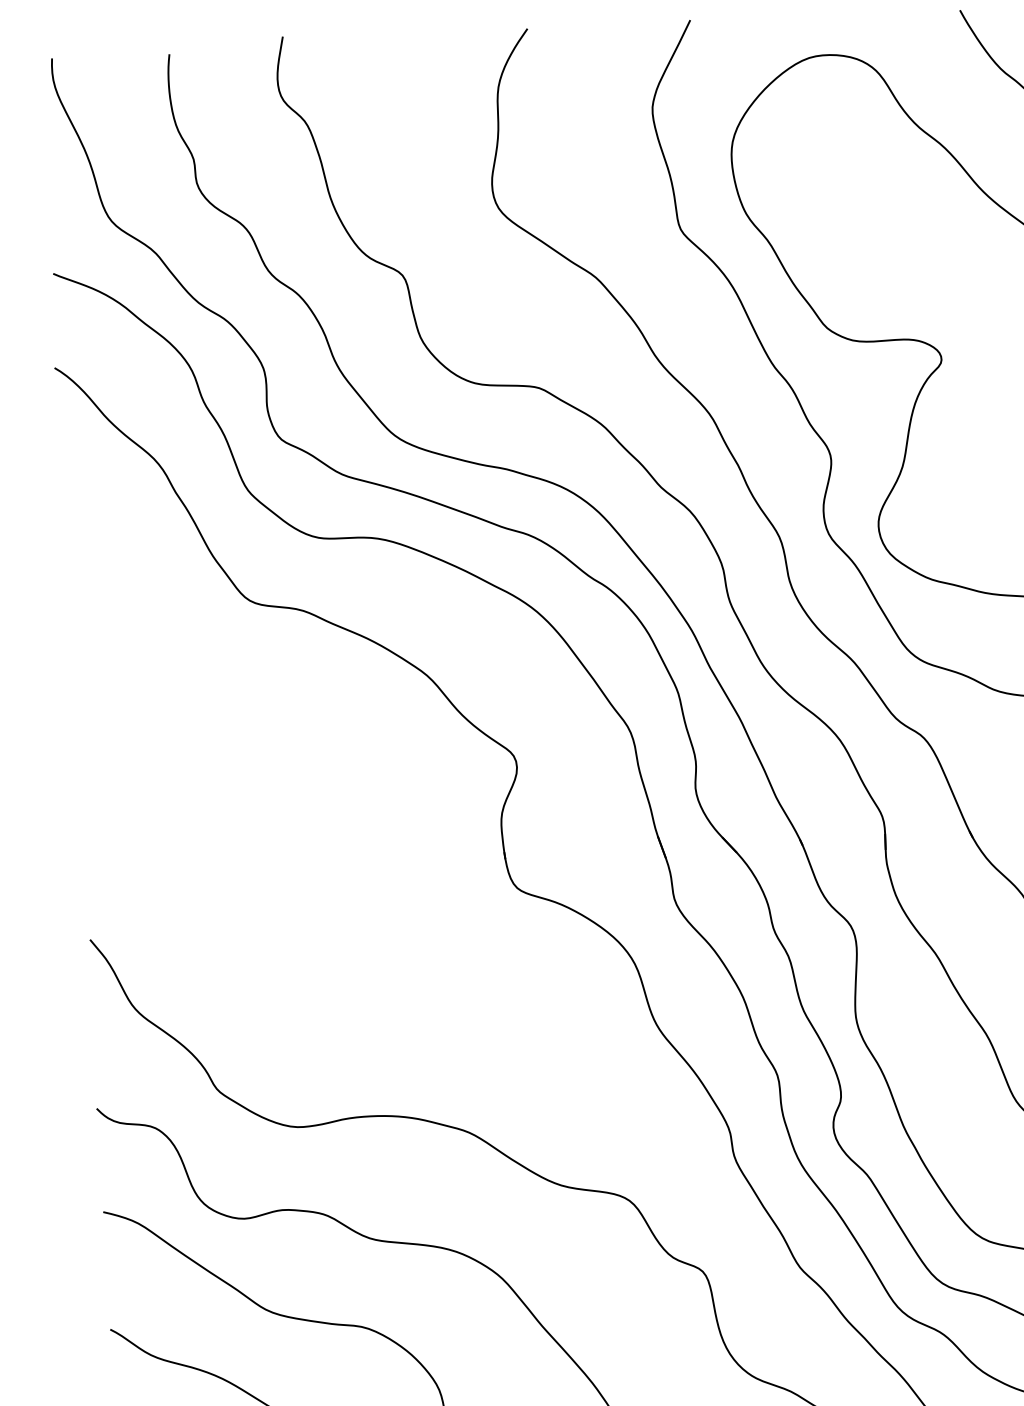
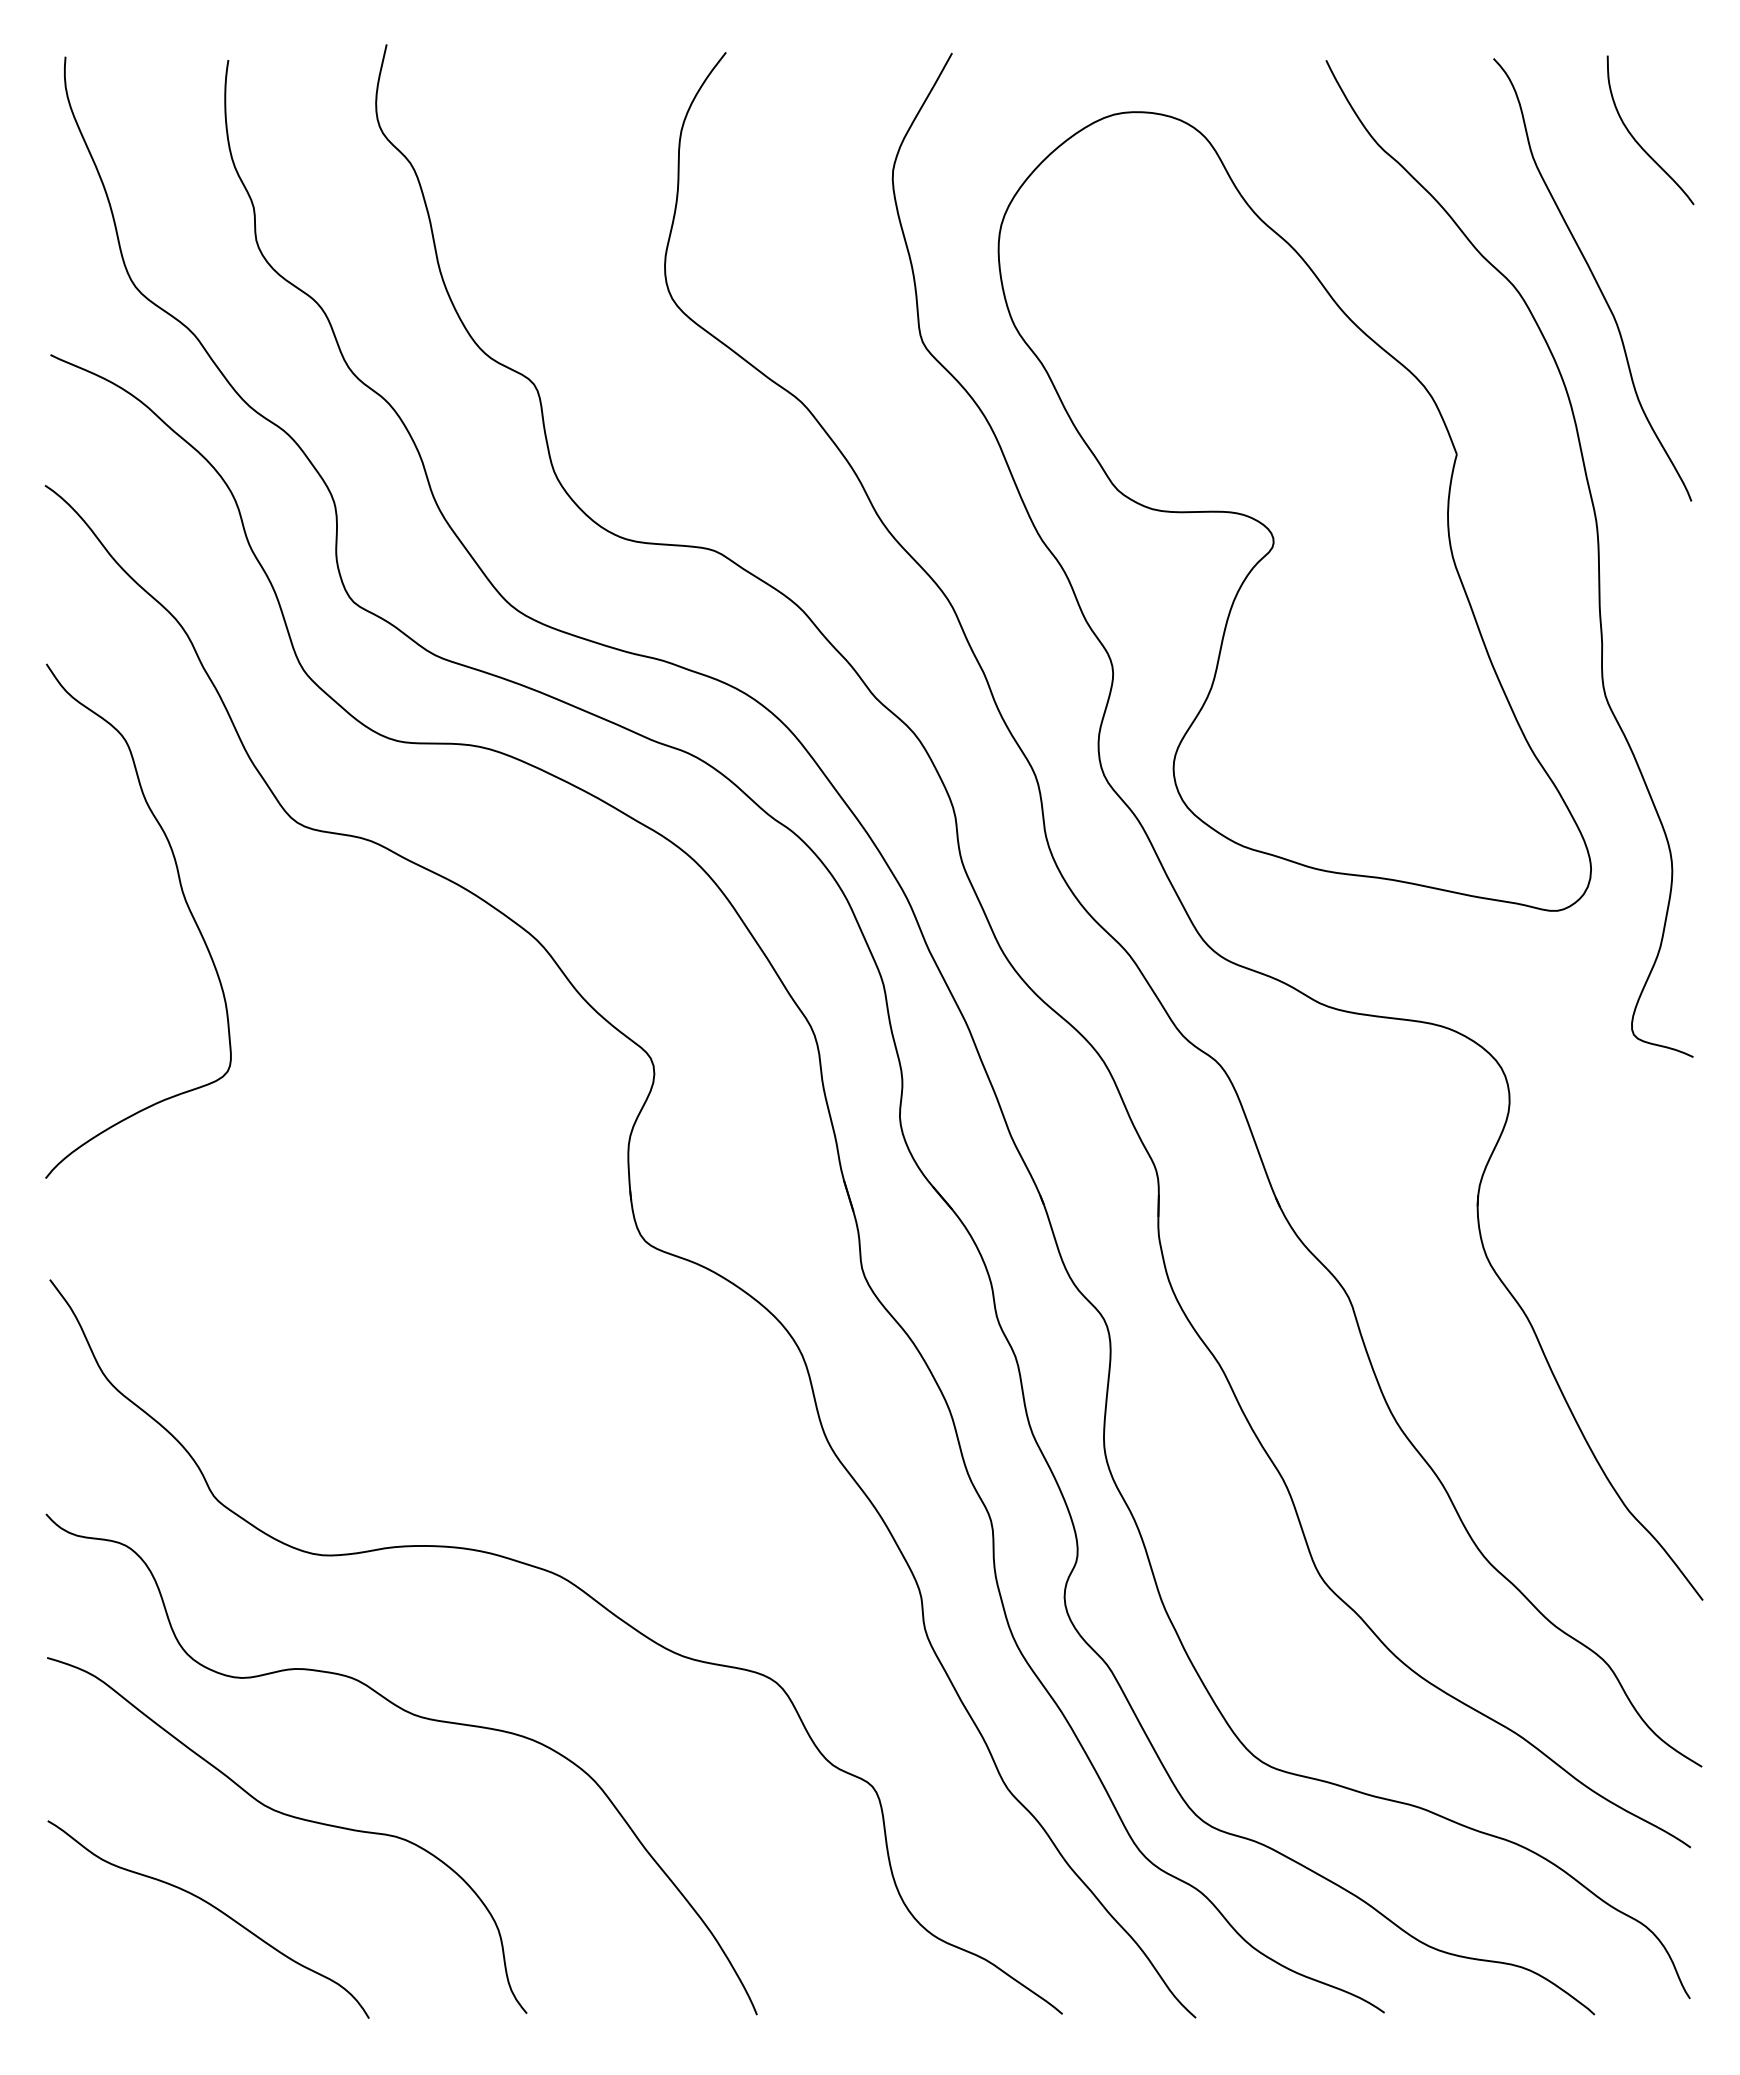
curve: (171, 661) -> (184, 900), added

